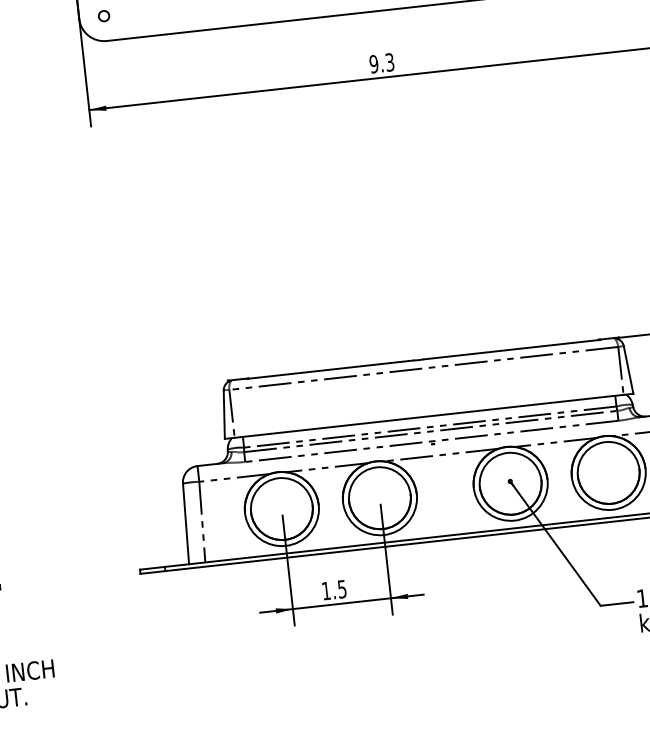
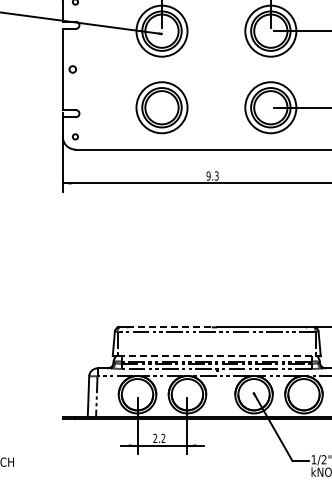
line: (330, 370) -> (169, 327), solid -> dashed
line: (430, 416) -> (217, 356), solid -> dashed
text: (334, 590) -> (159, 438), 1.5 -> 2.2

